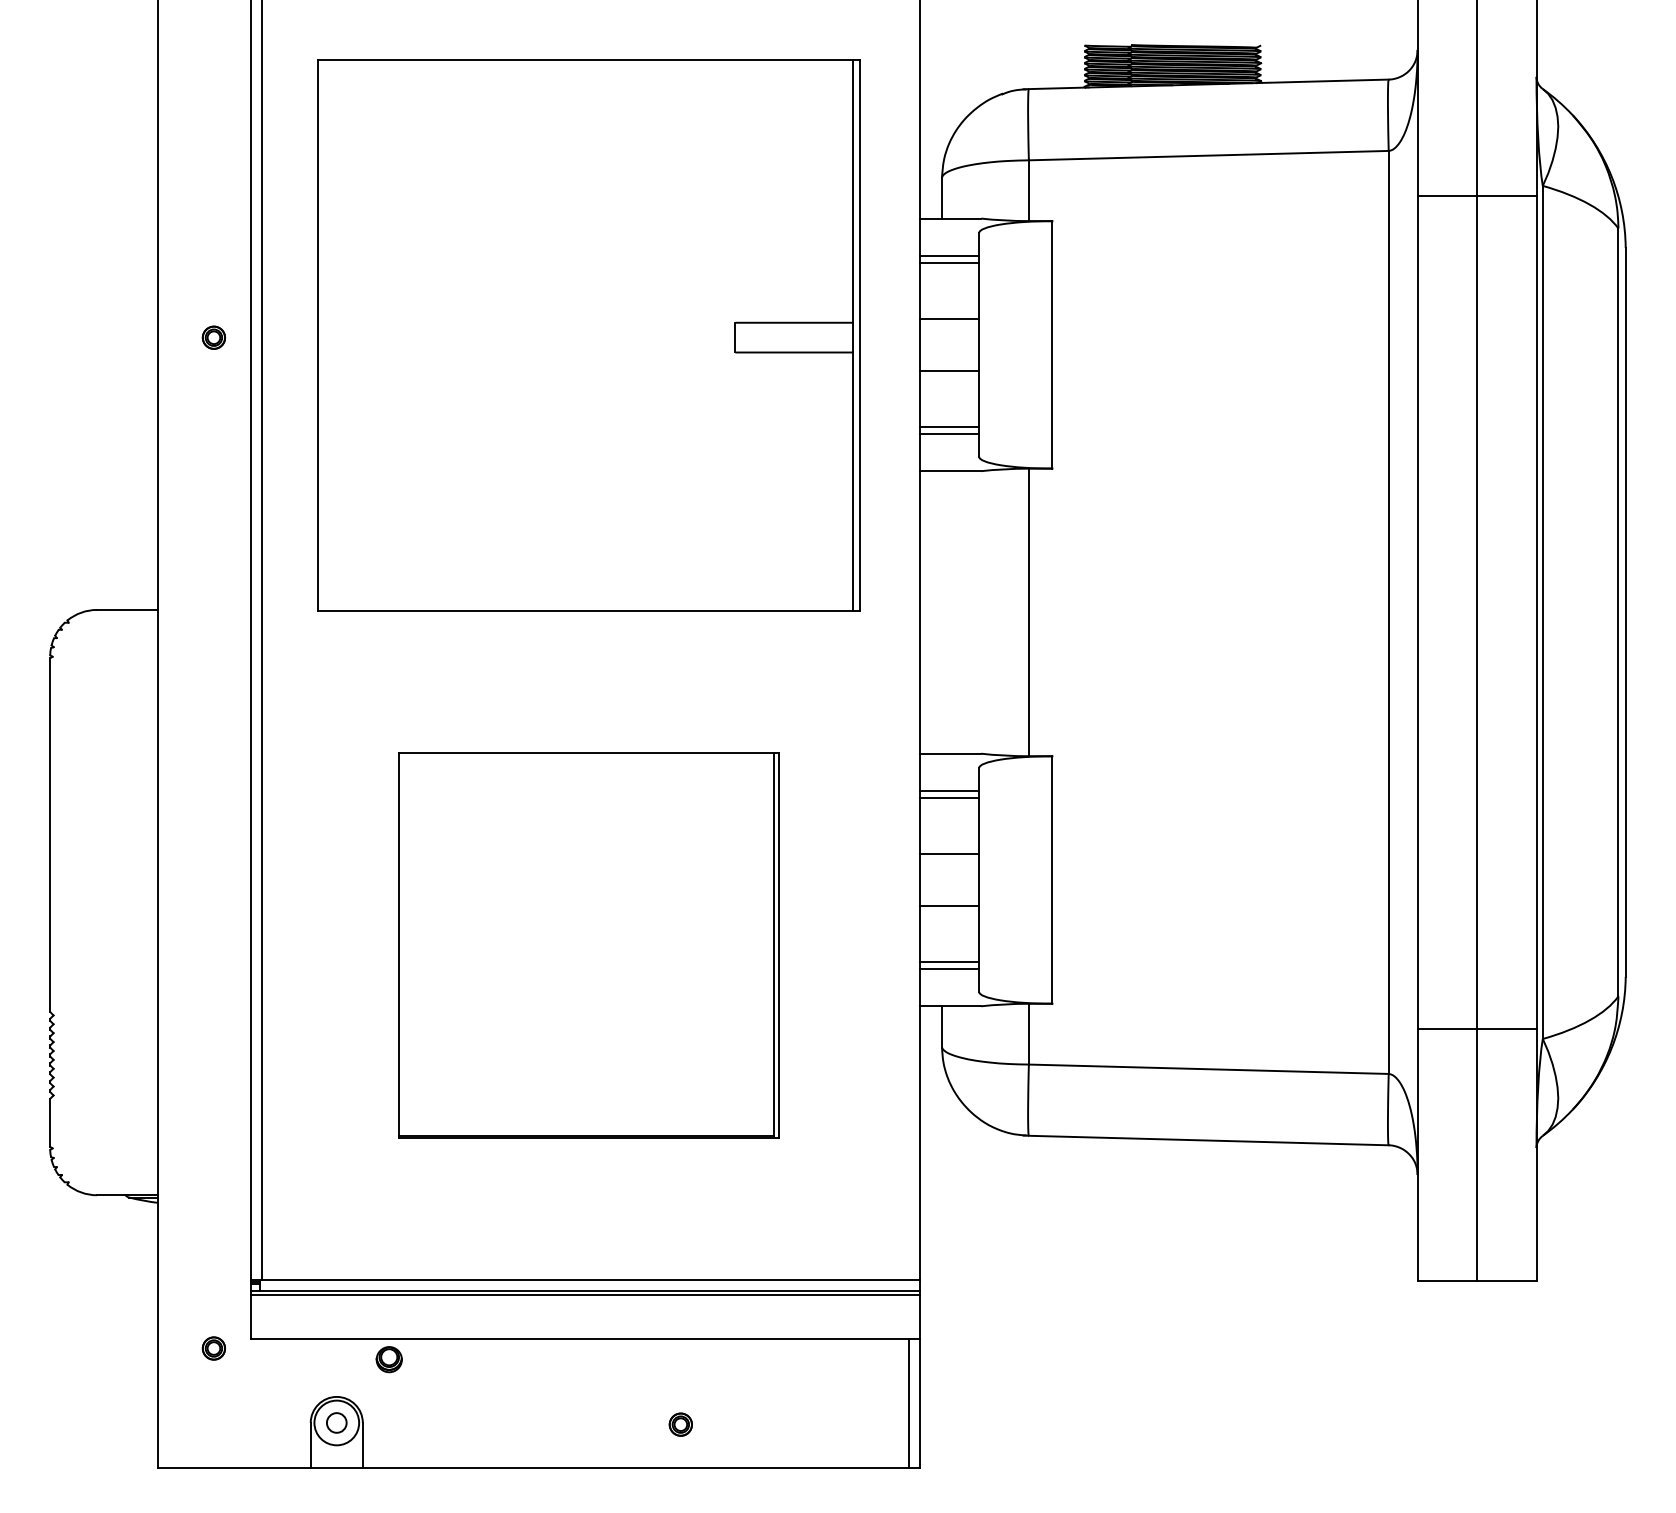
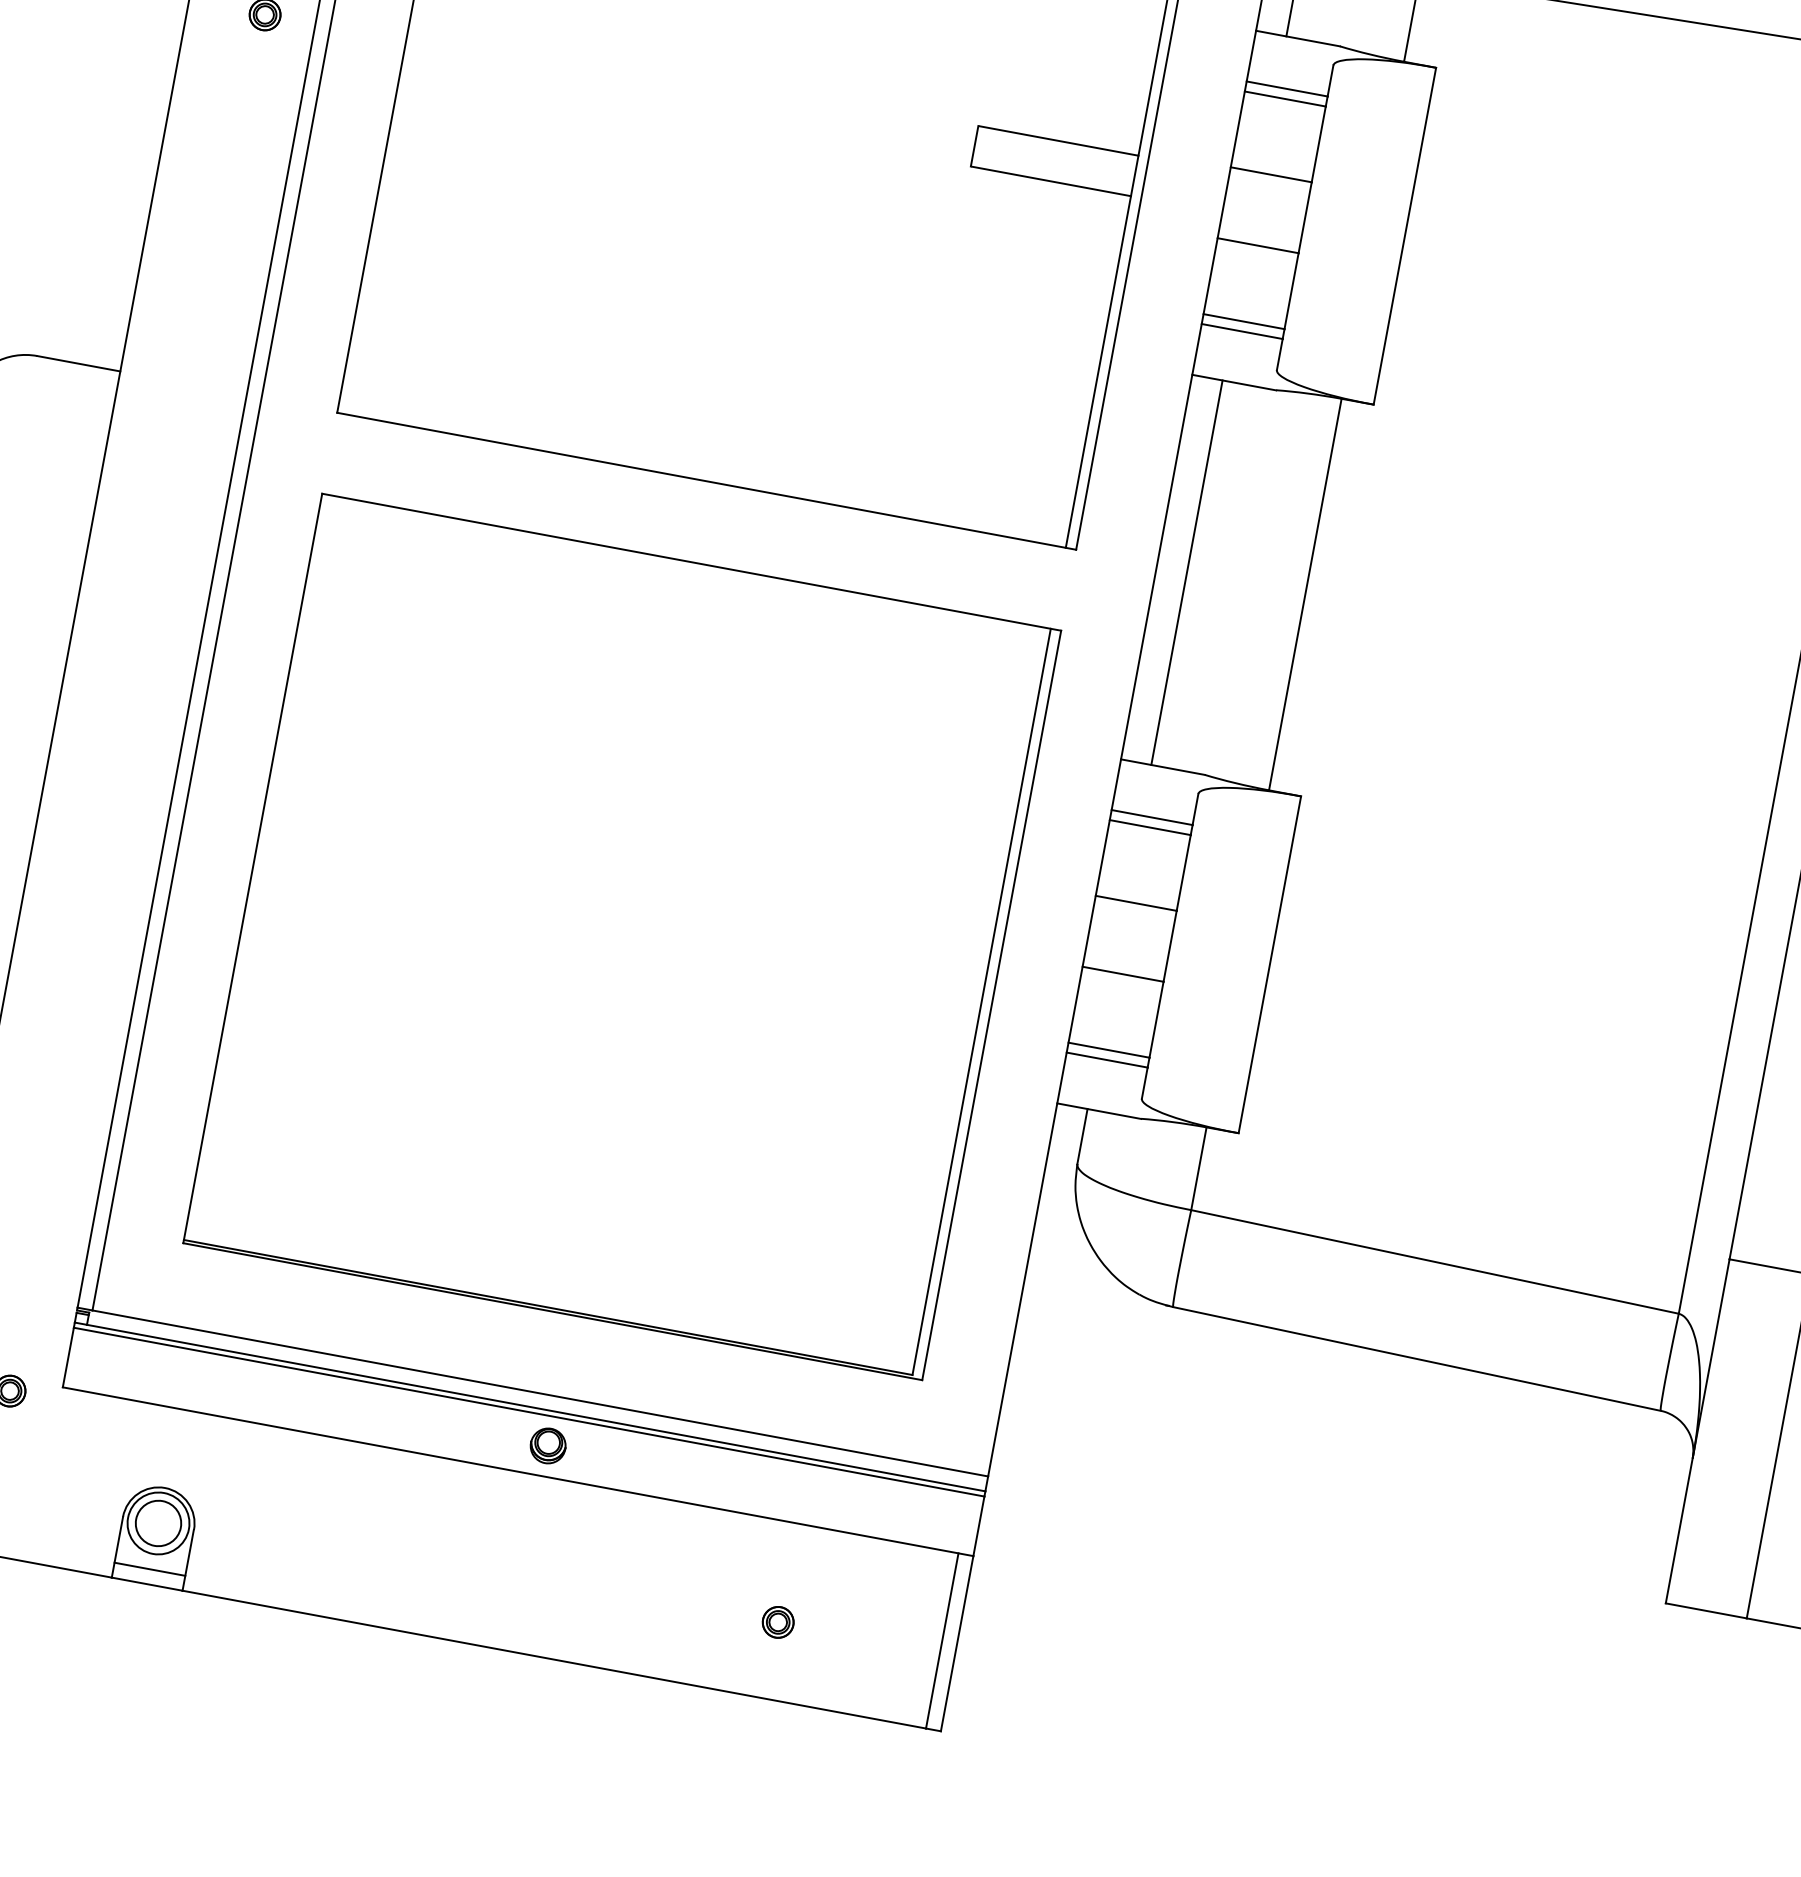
line: (941, 612) -> (1186, 572), added
part: (588, 945) -> (621, 936), size x1.43
part: (388, 1359) -> (547, 1445), moved
circle: (336, 1422) -> (158, 1522), size x1.67
part: (680, 1424) -> (777, 1622), moved
line: (336, 1456) -> (149, 1569), added

